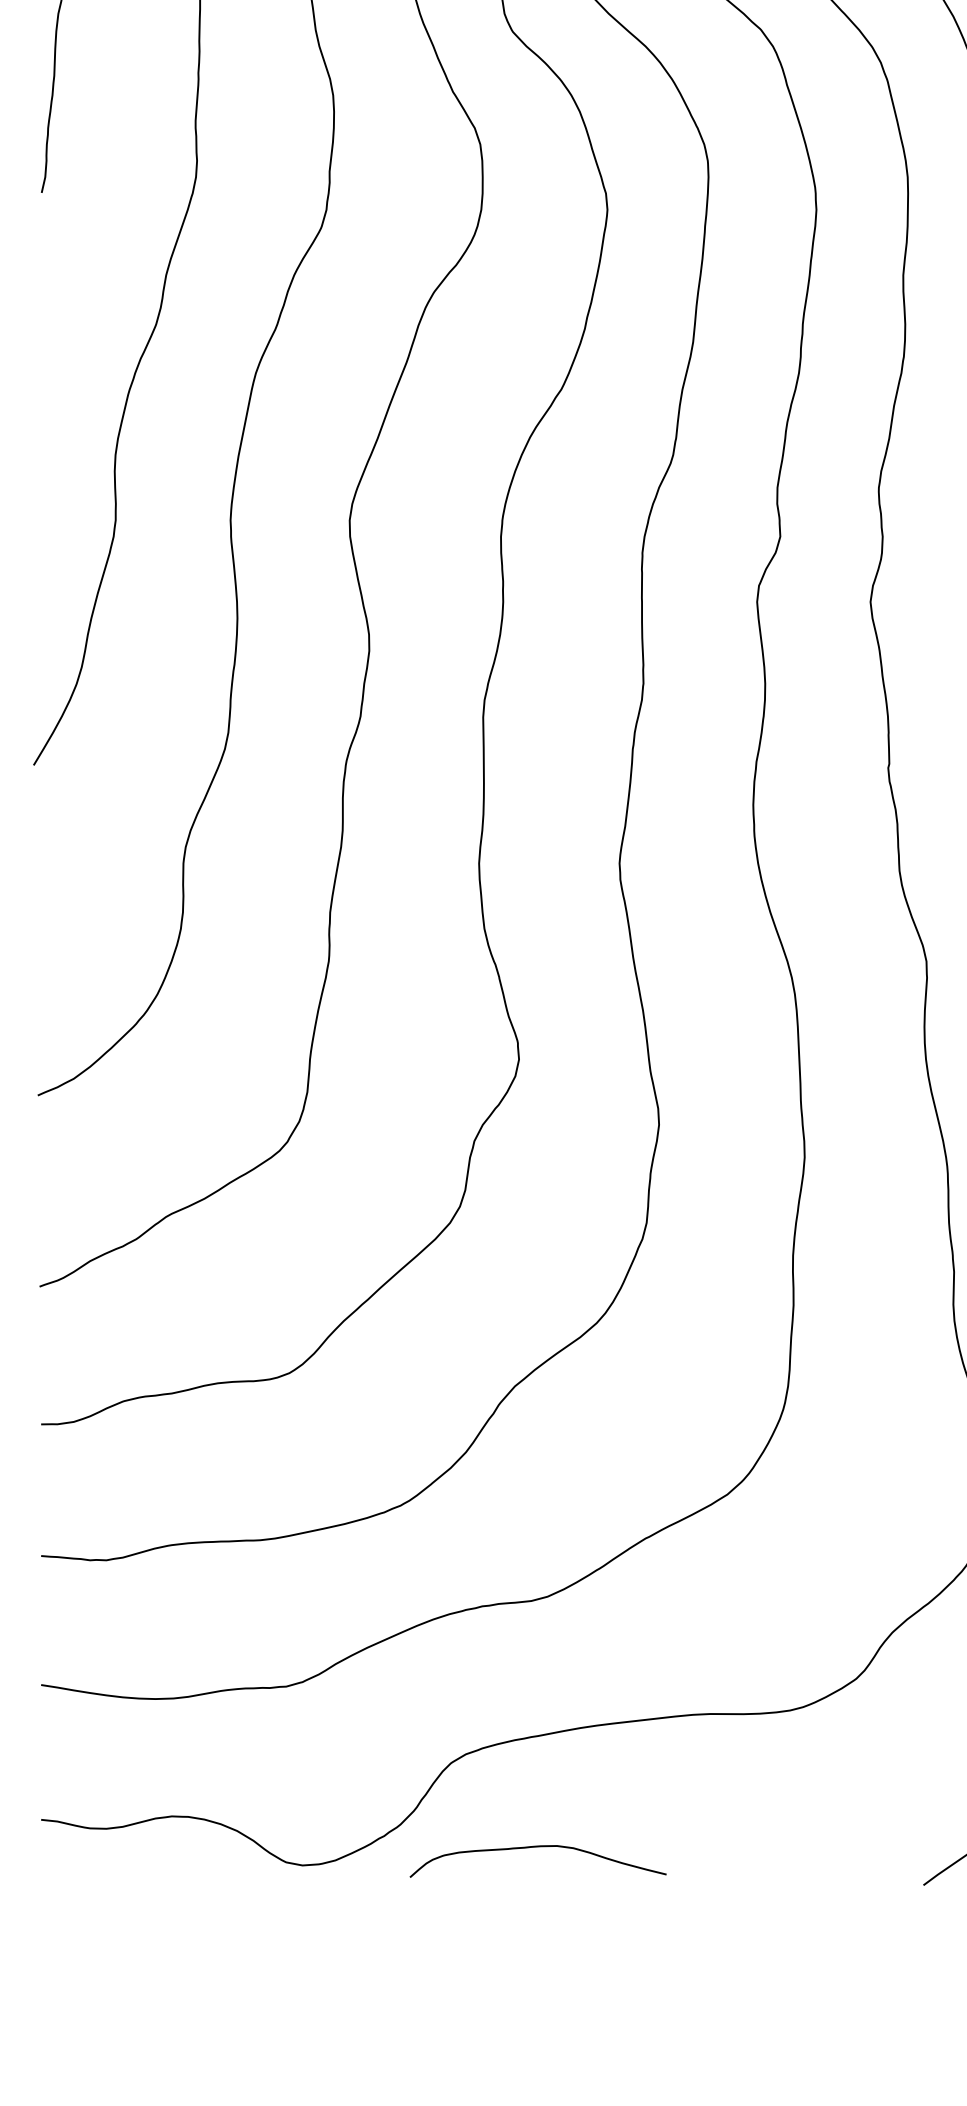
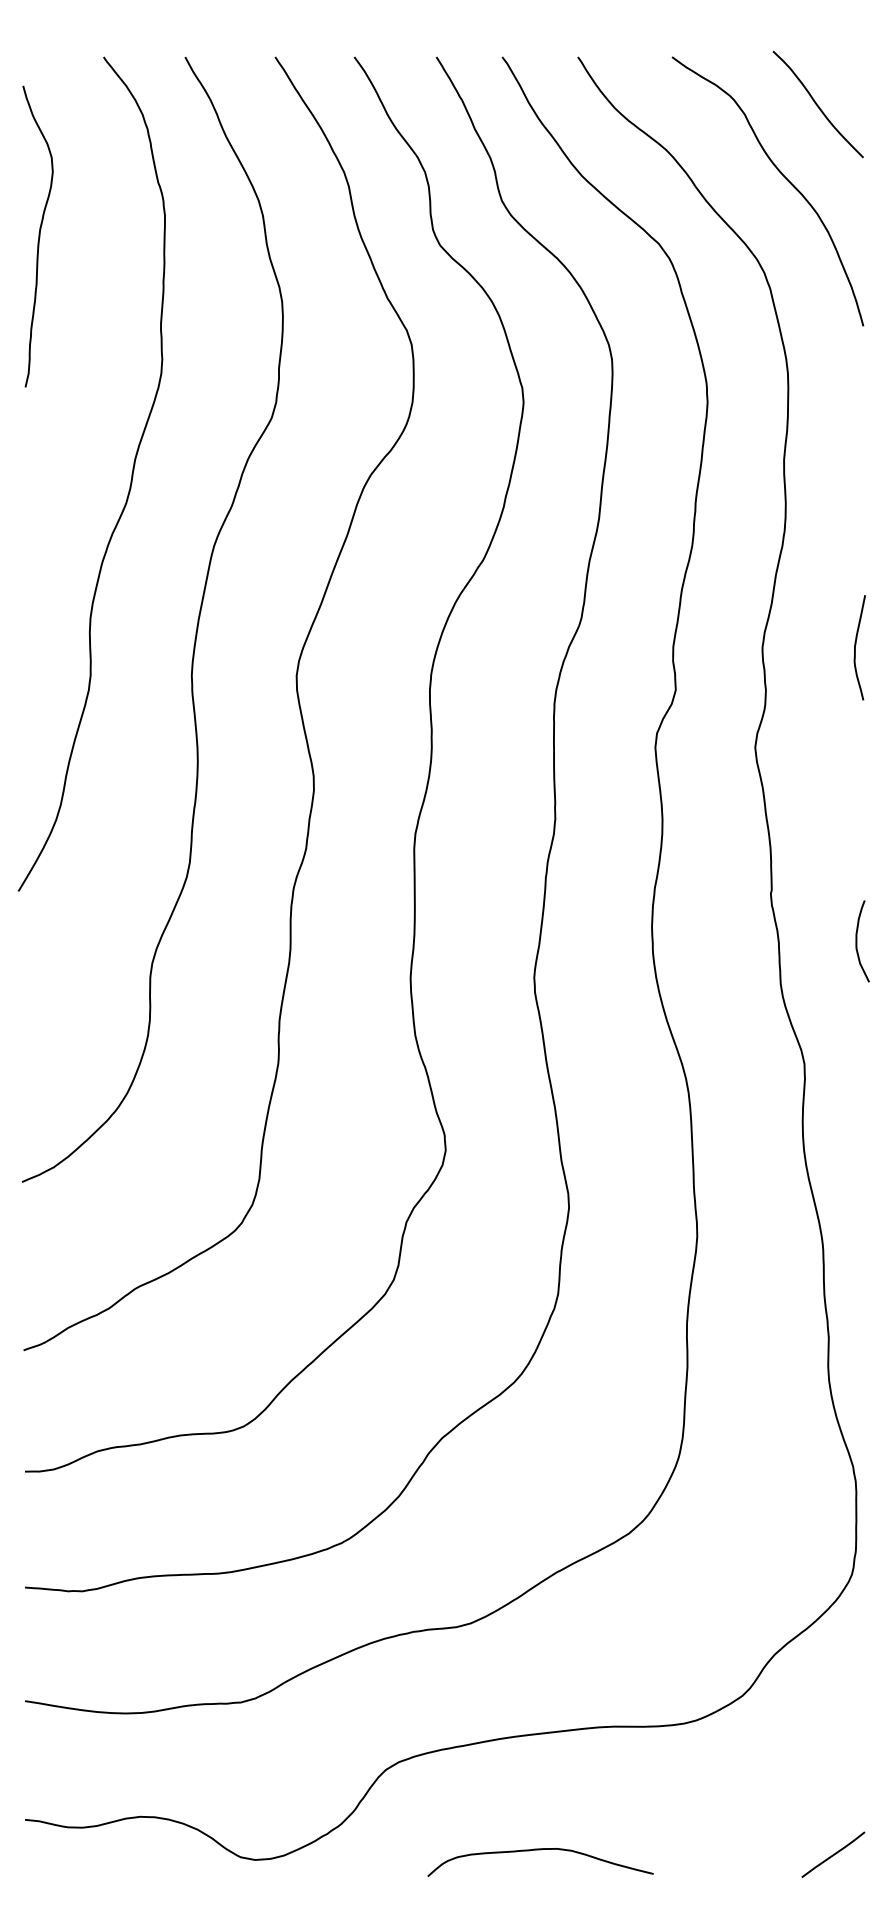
curve: (538, 1847) -> (540, 1850), moved

